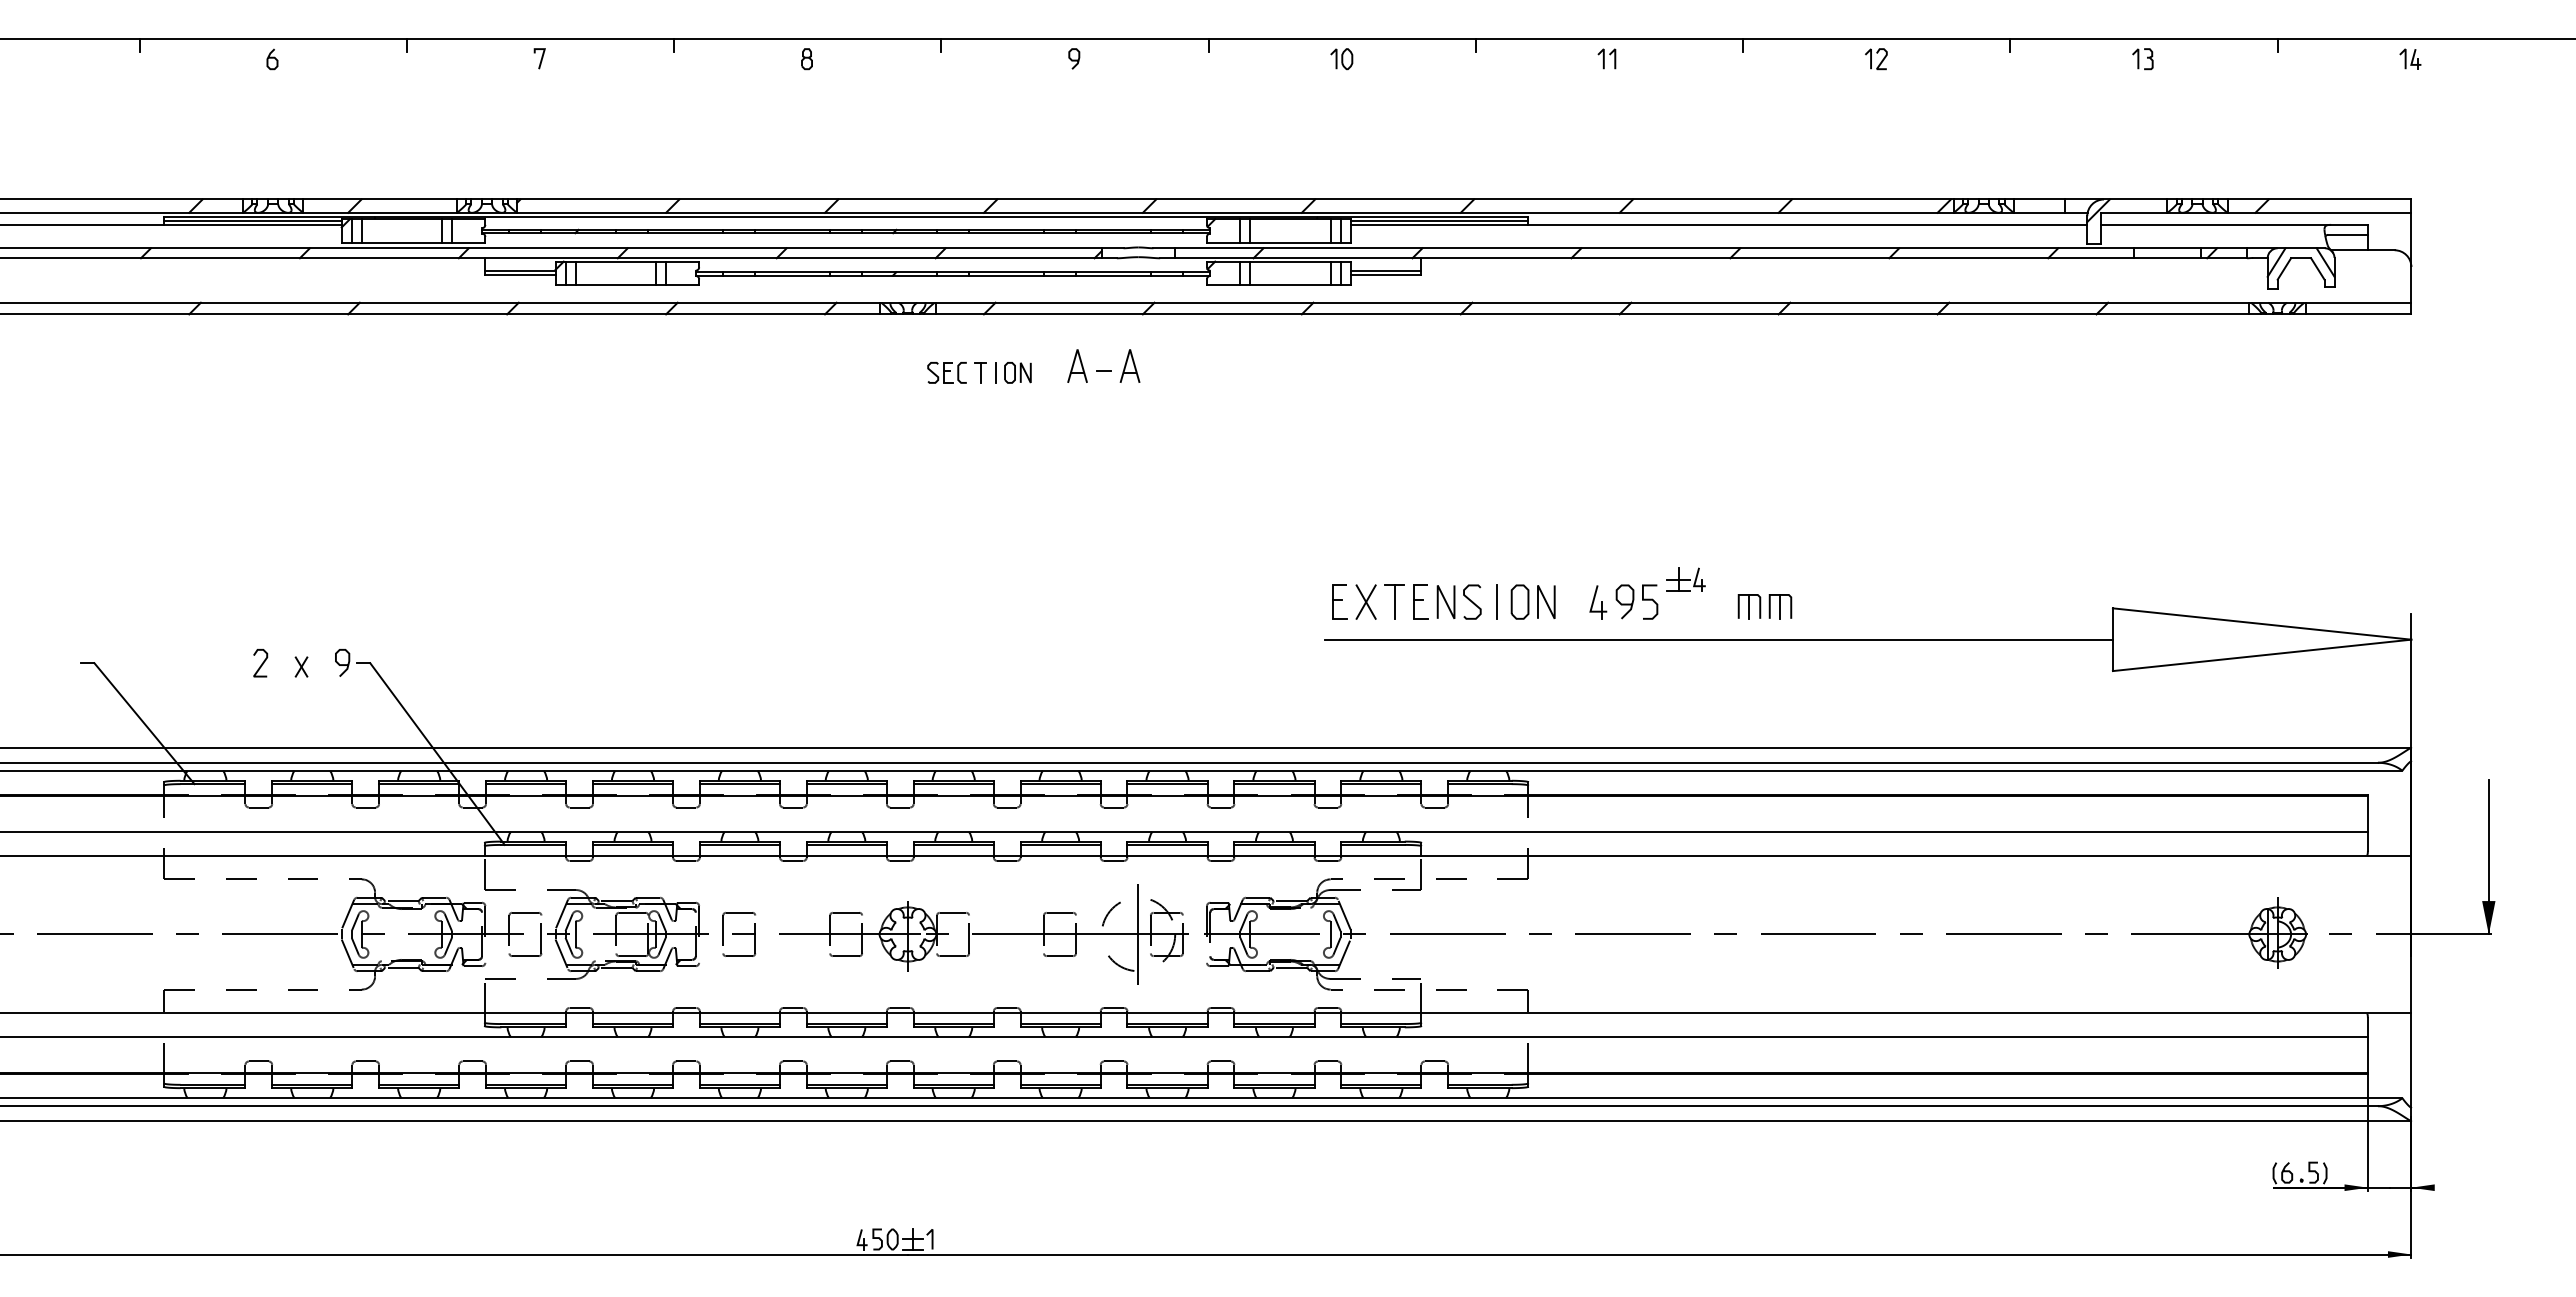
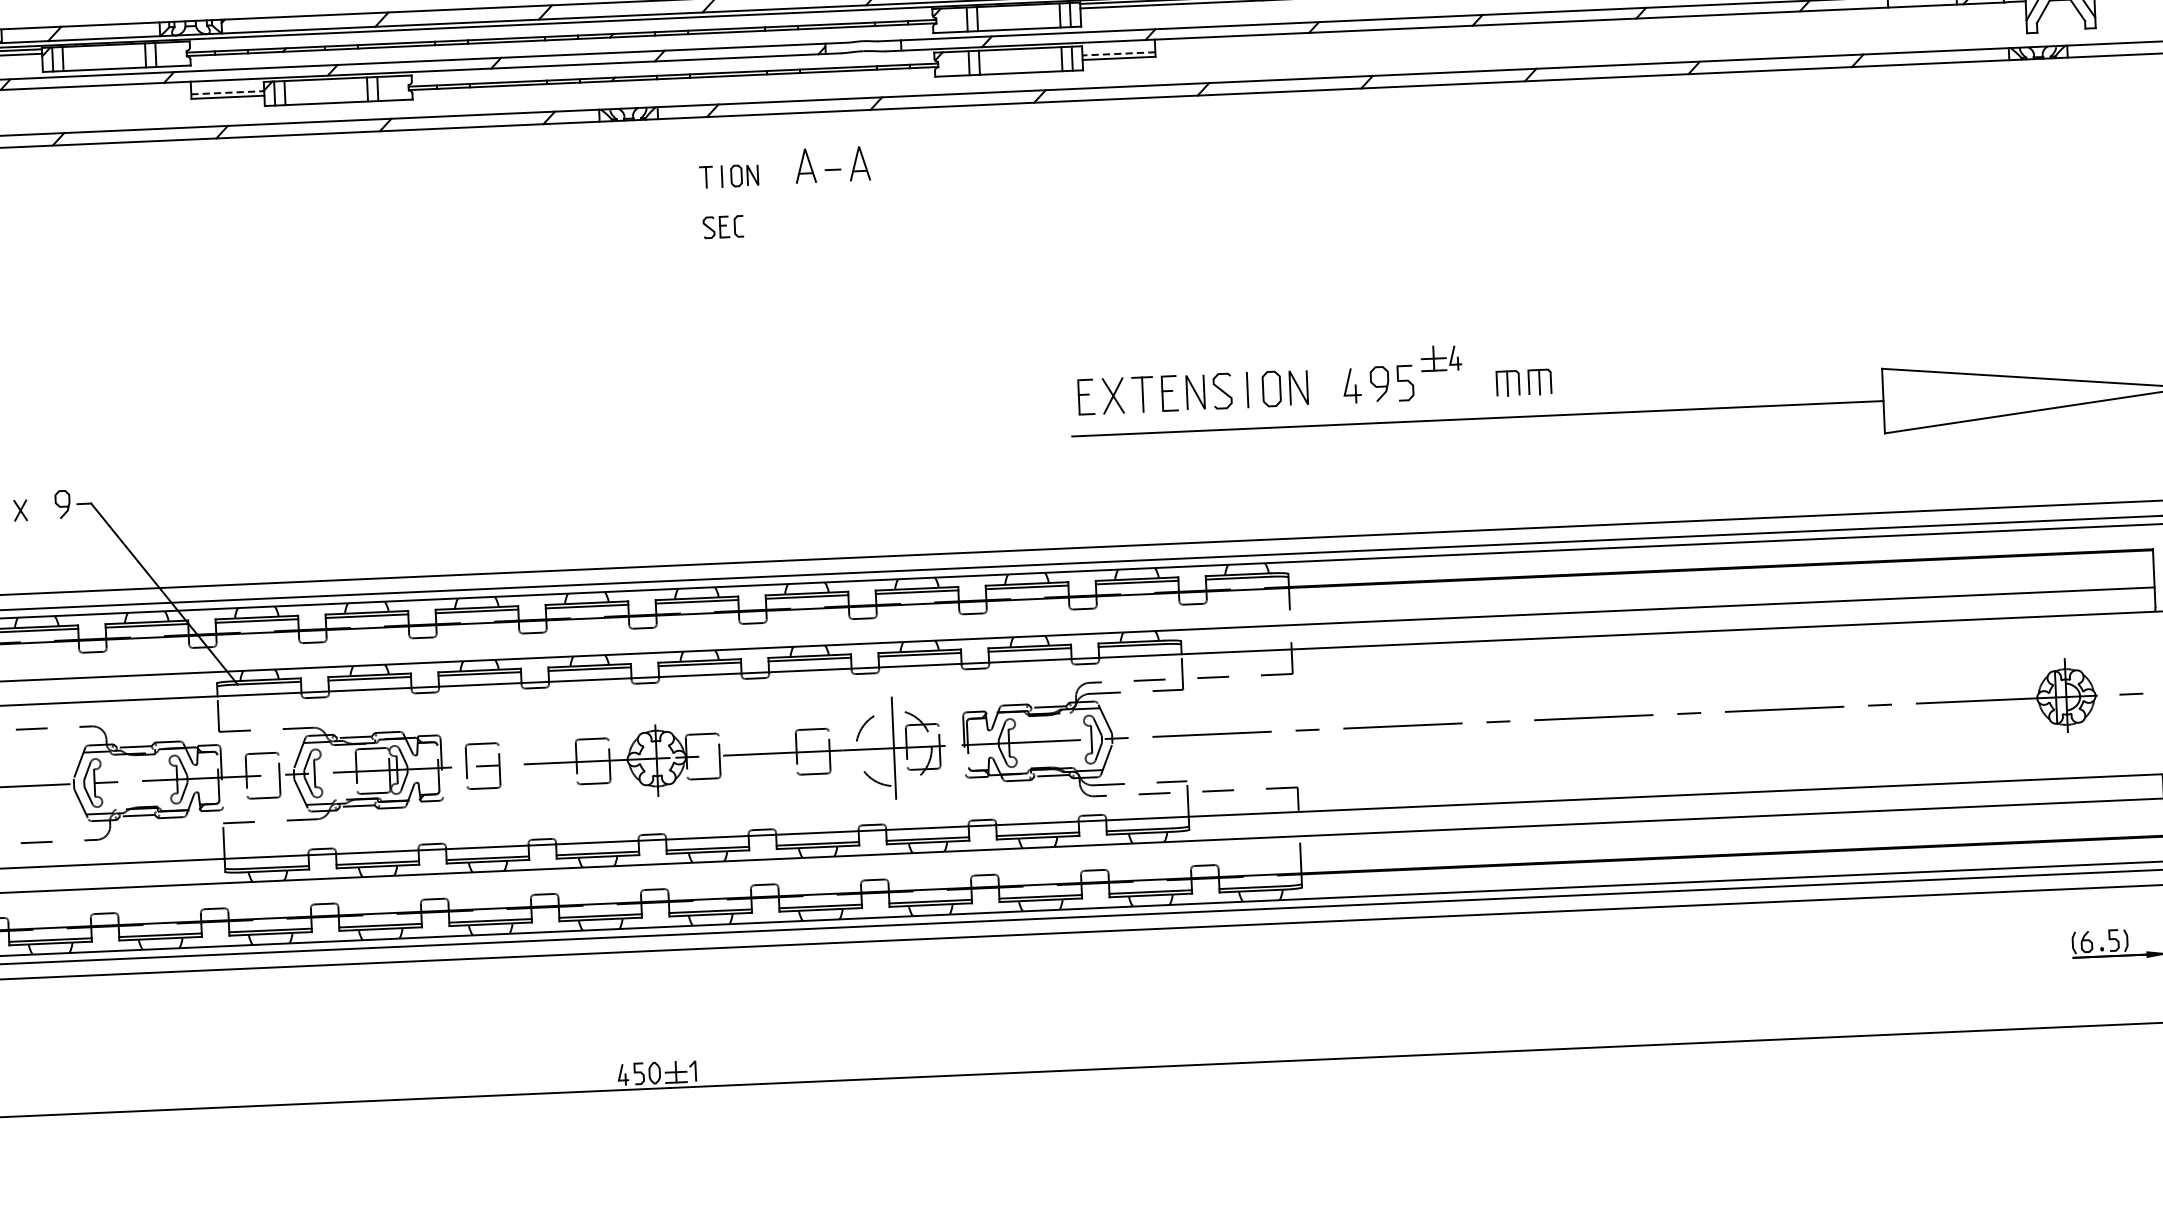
line: (520, 270) -> (228, 92), solid -> dashed
line: (1385, 270) -> (1118, 53), solid -> dashed
part: (946, 372) -> (722, 226), moved

